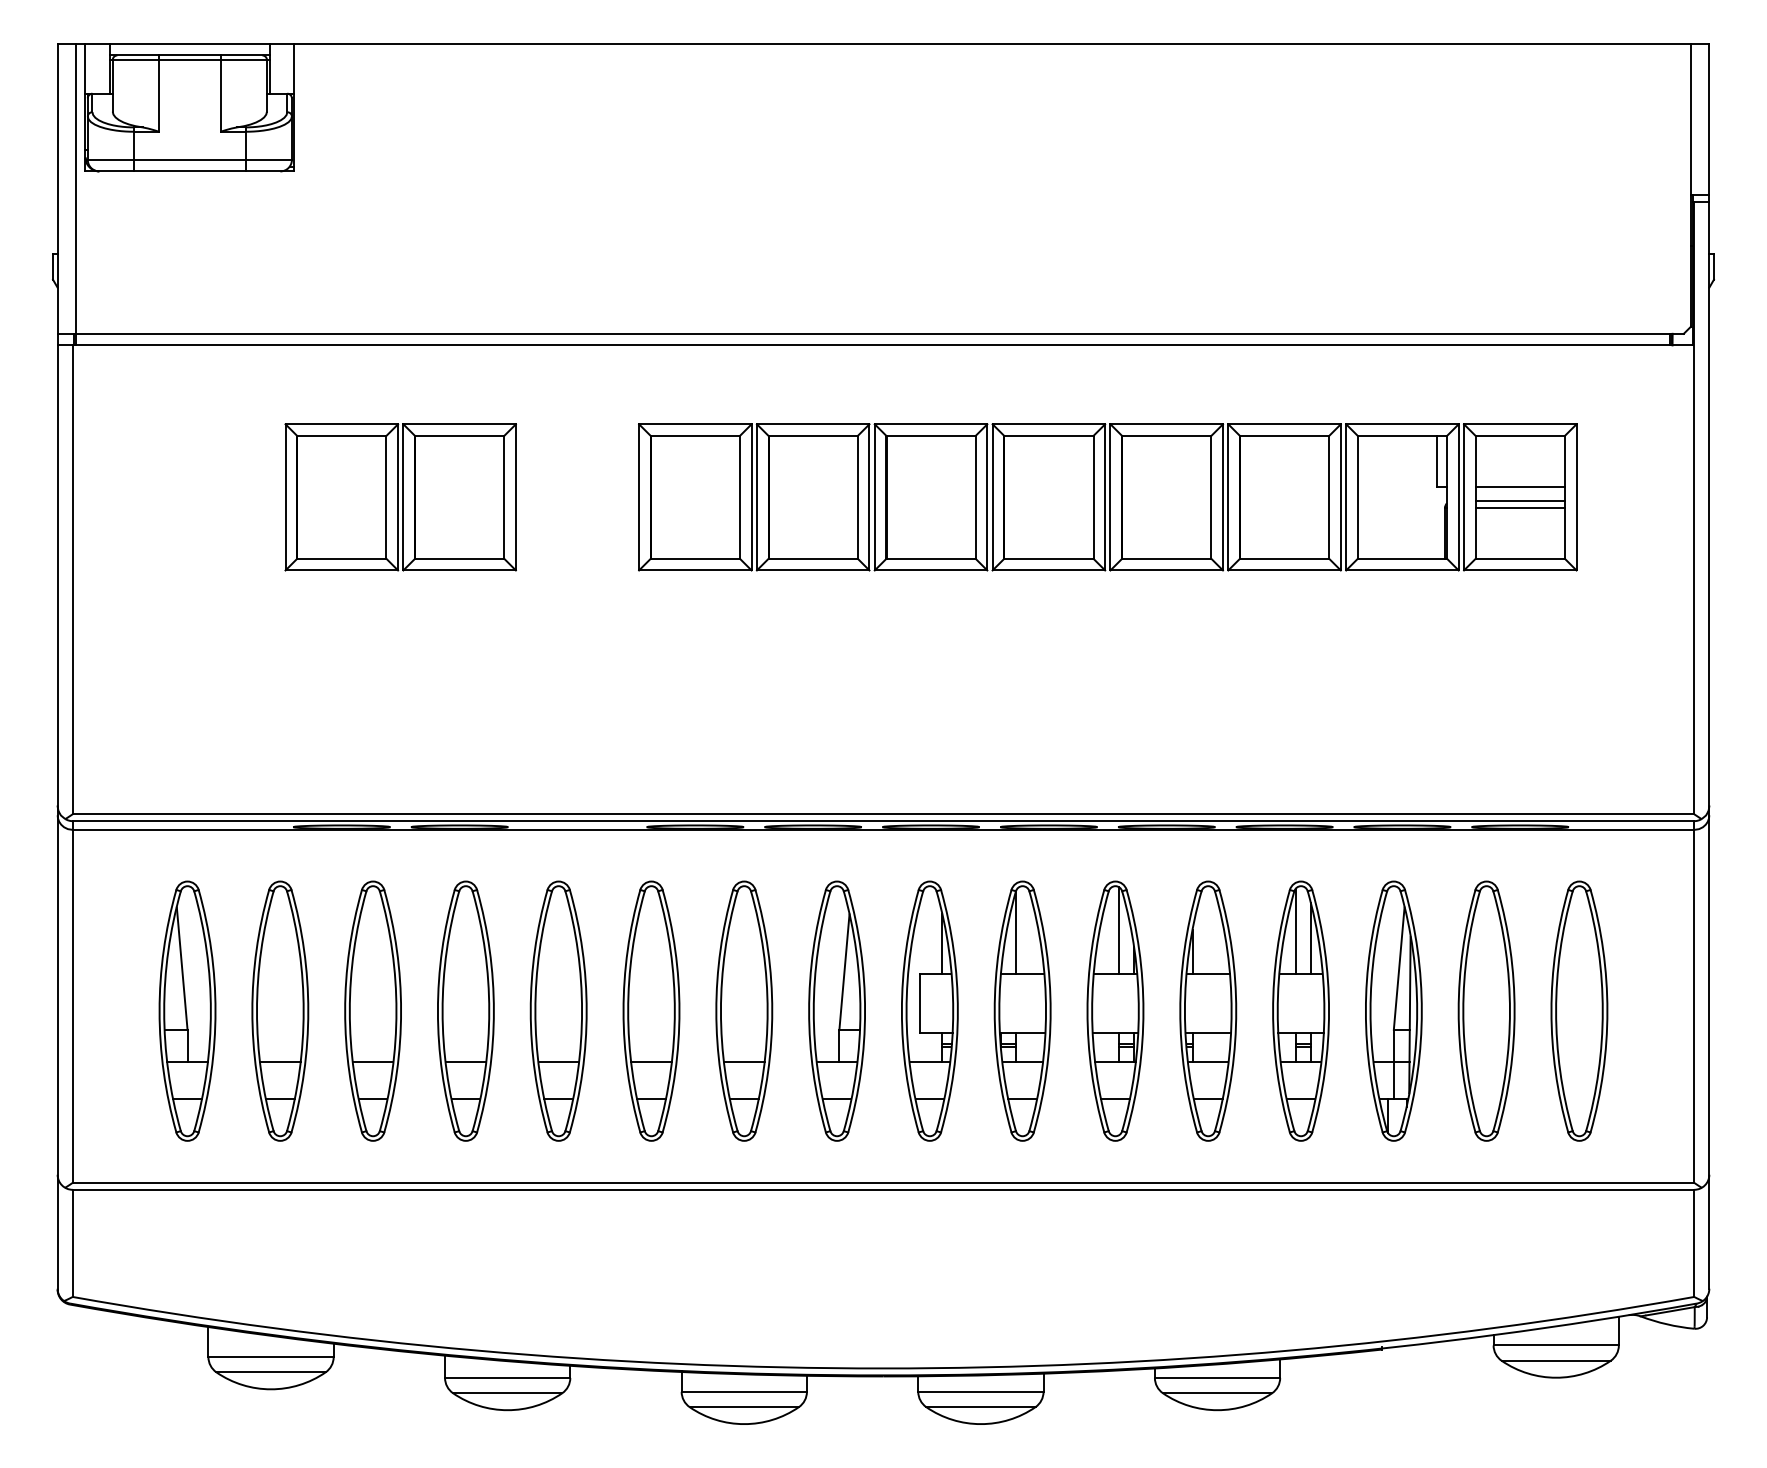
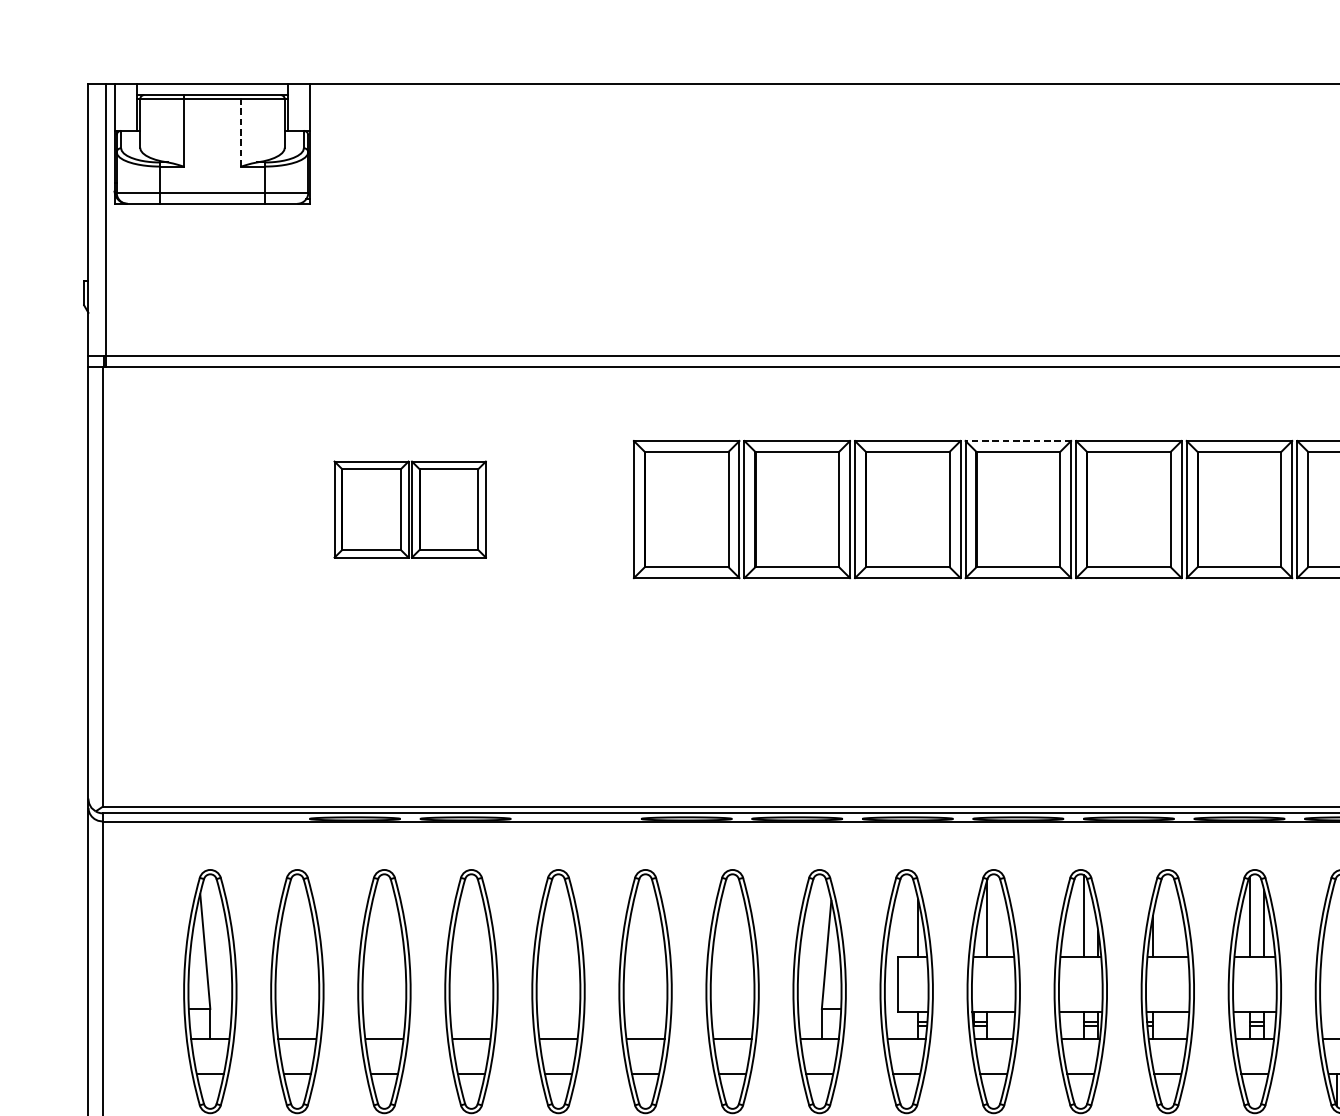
line: (220, 93) -> (241, 130), solid -> dashed
line: (1048, 424) -> (1017, 441), solid -> dashed
part: (400, 497) -> (410, 509), size x0.7

